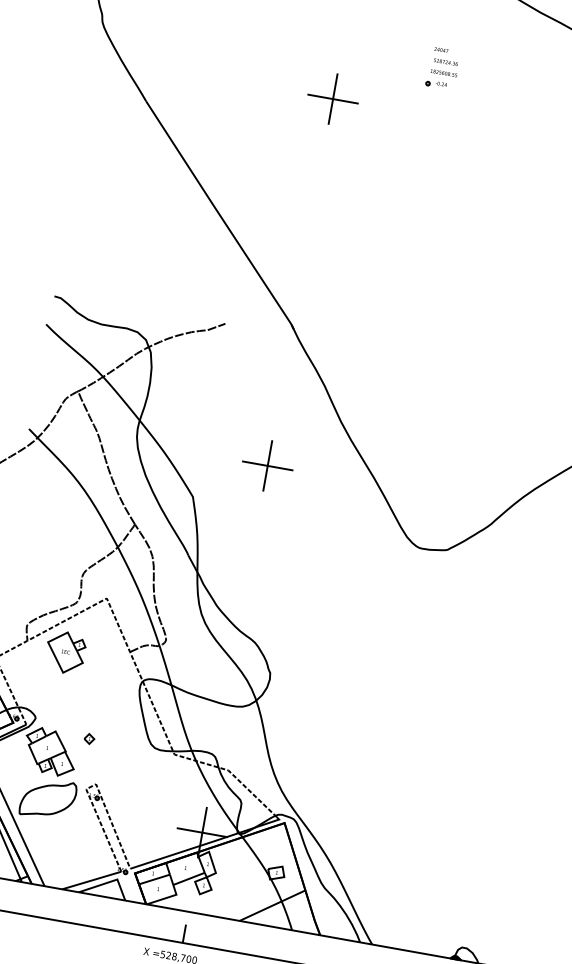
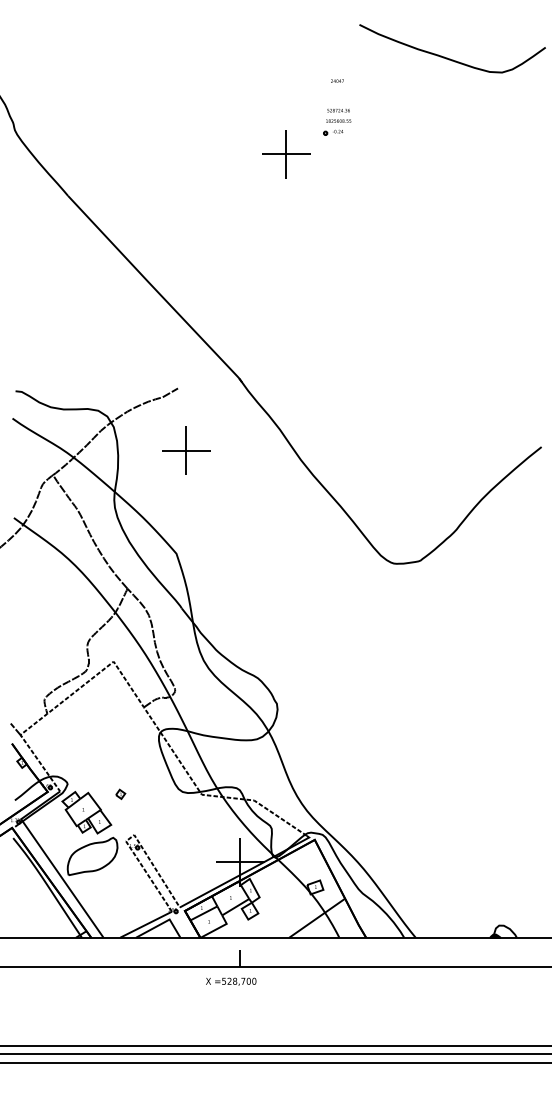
text: (441, 49) -> (337, 80), moved
part: (333, 99) -> (286, 154), moved
part: (267, 465) -> (186, 450), moved
part: (65, 652) -> (84, 718), removed

